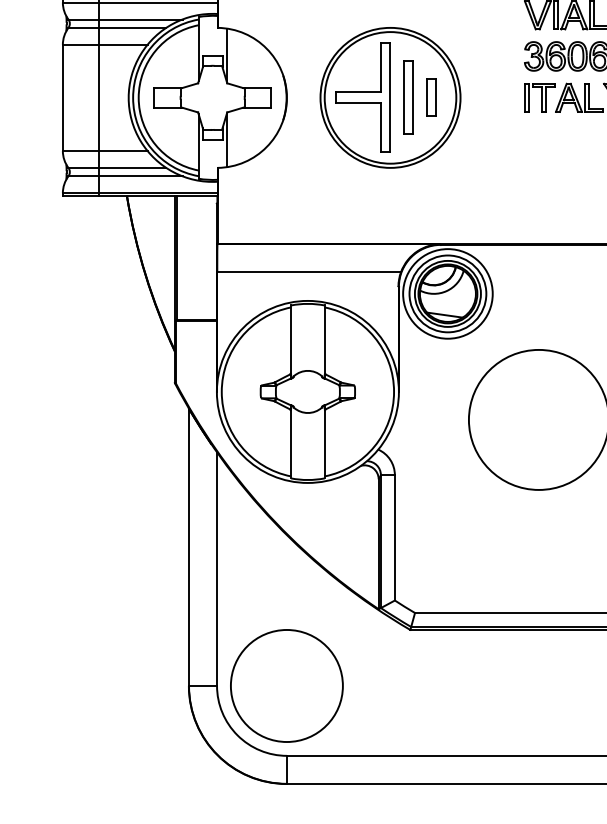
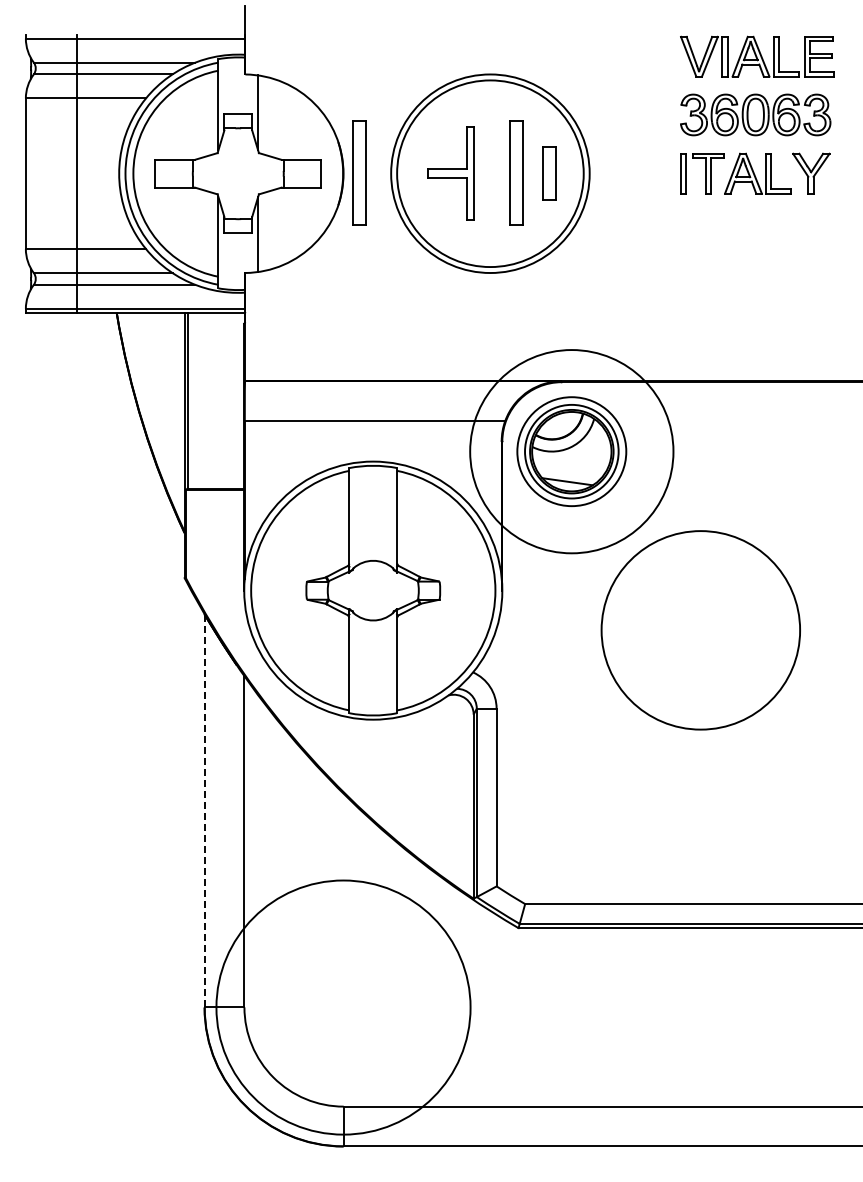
part: (298, 97) -> (359, 172), added
part: (363, 97) -> (451, 173), size x0.6
circle: (447, 293) -> (571, 451), size x1.6
line: (188, 547) -> (204, 811), solid -> dashed
circle: (286, 685) -> (343, 1007), size x1.6

